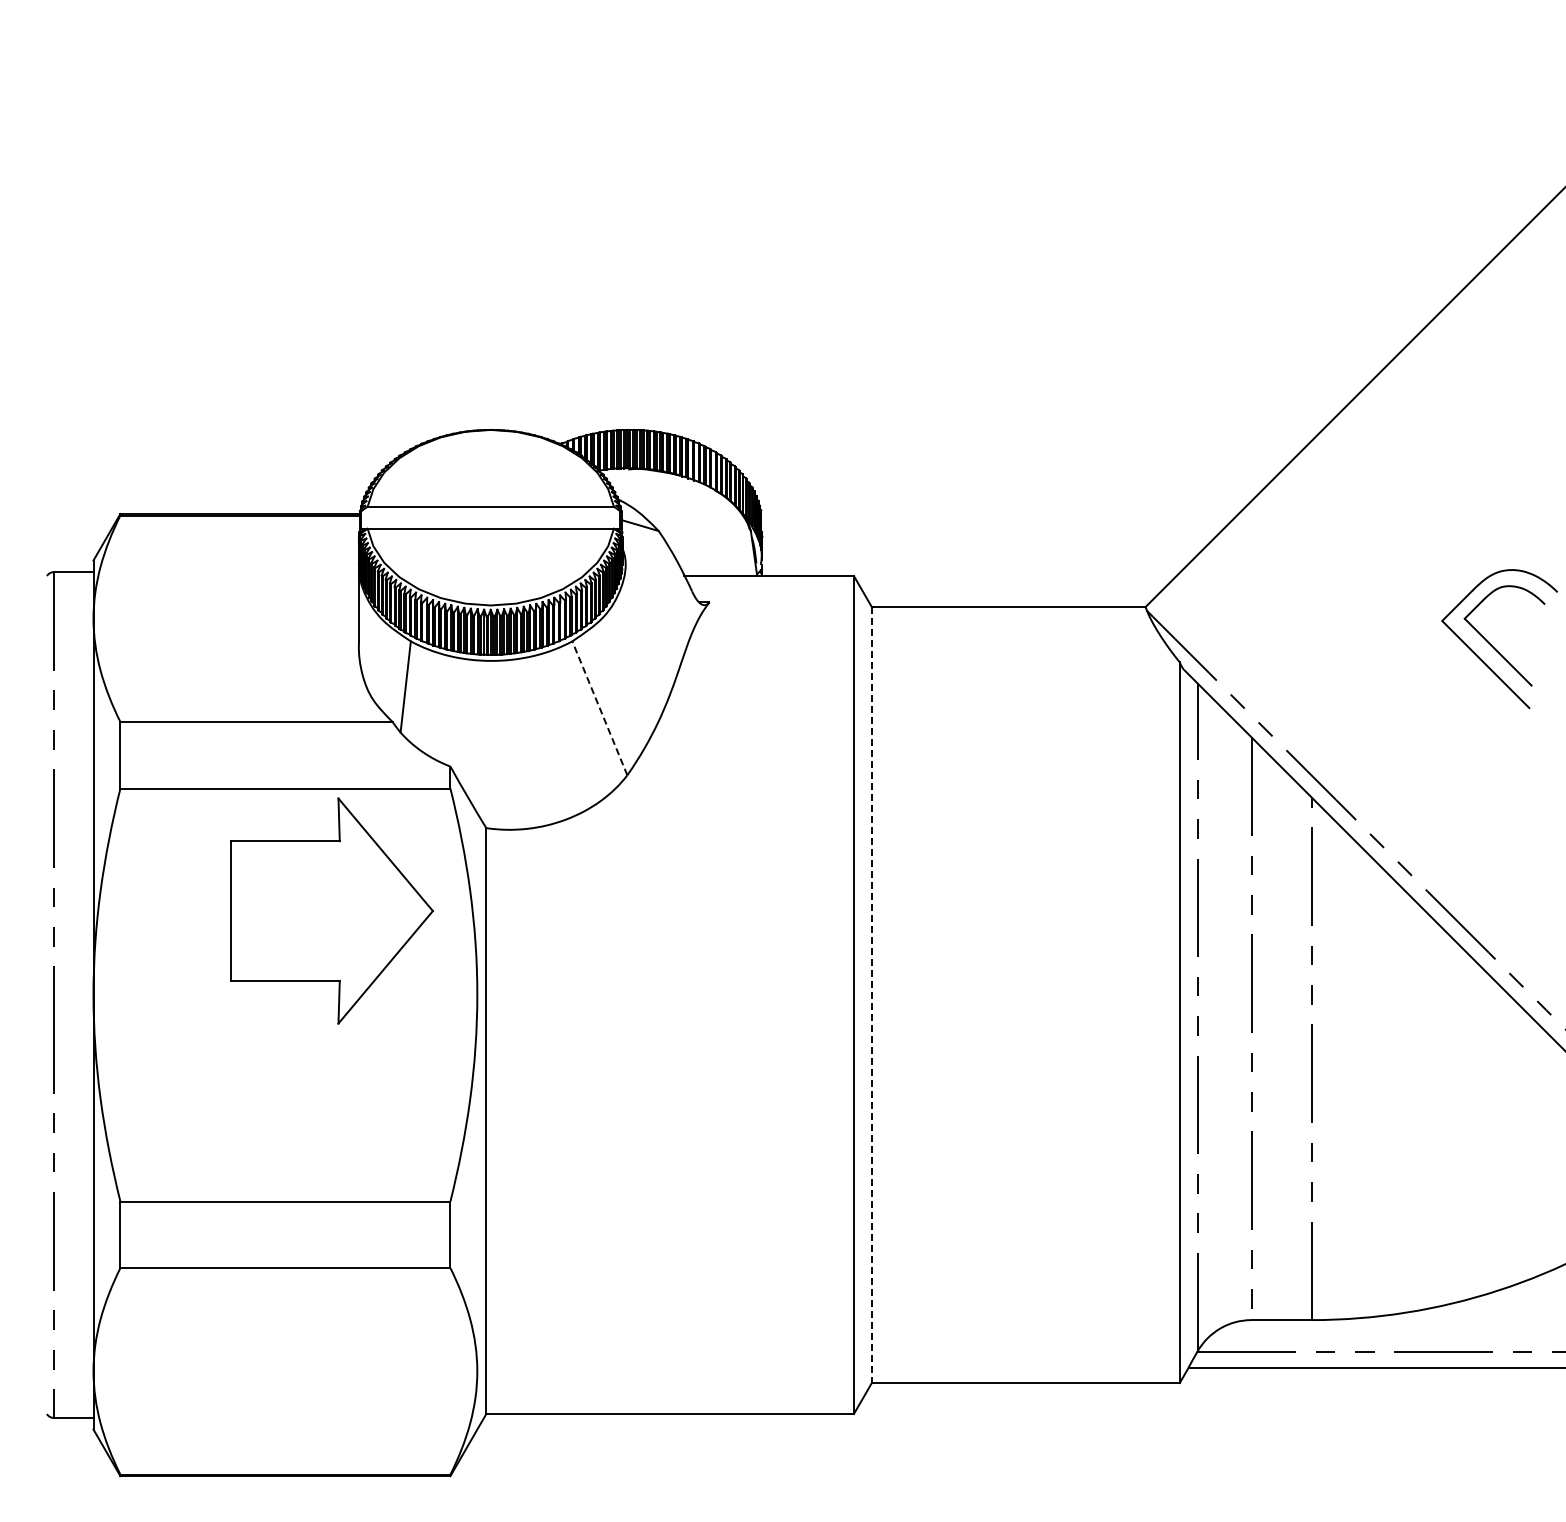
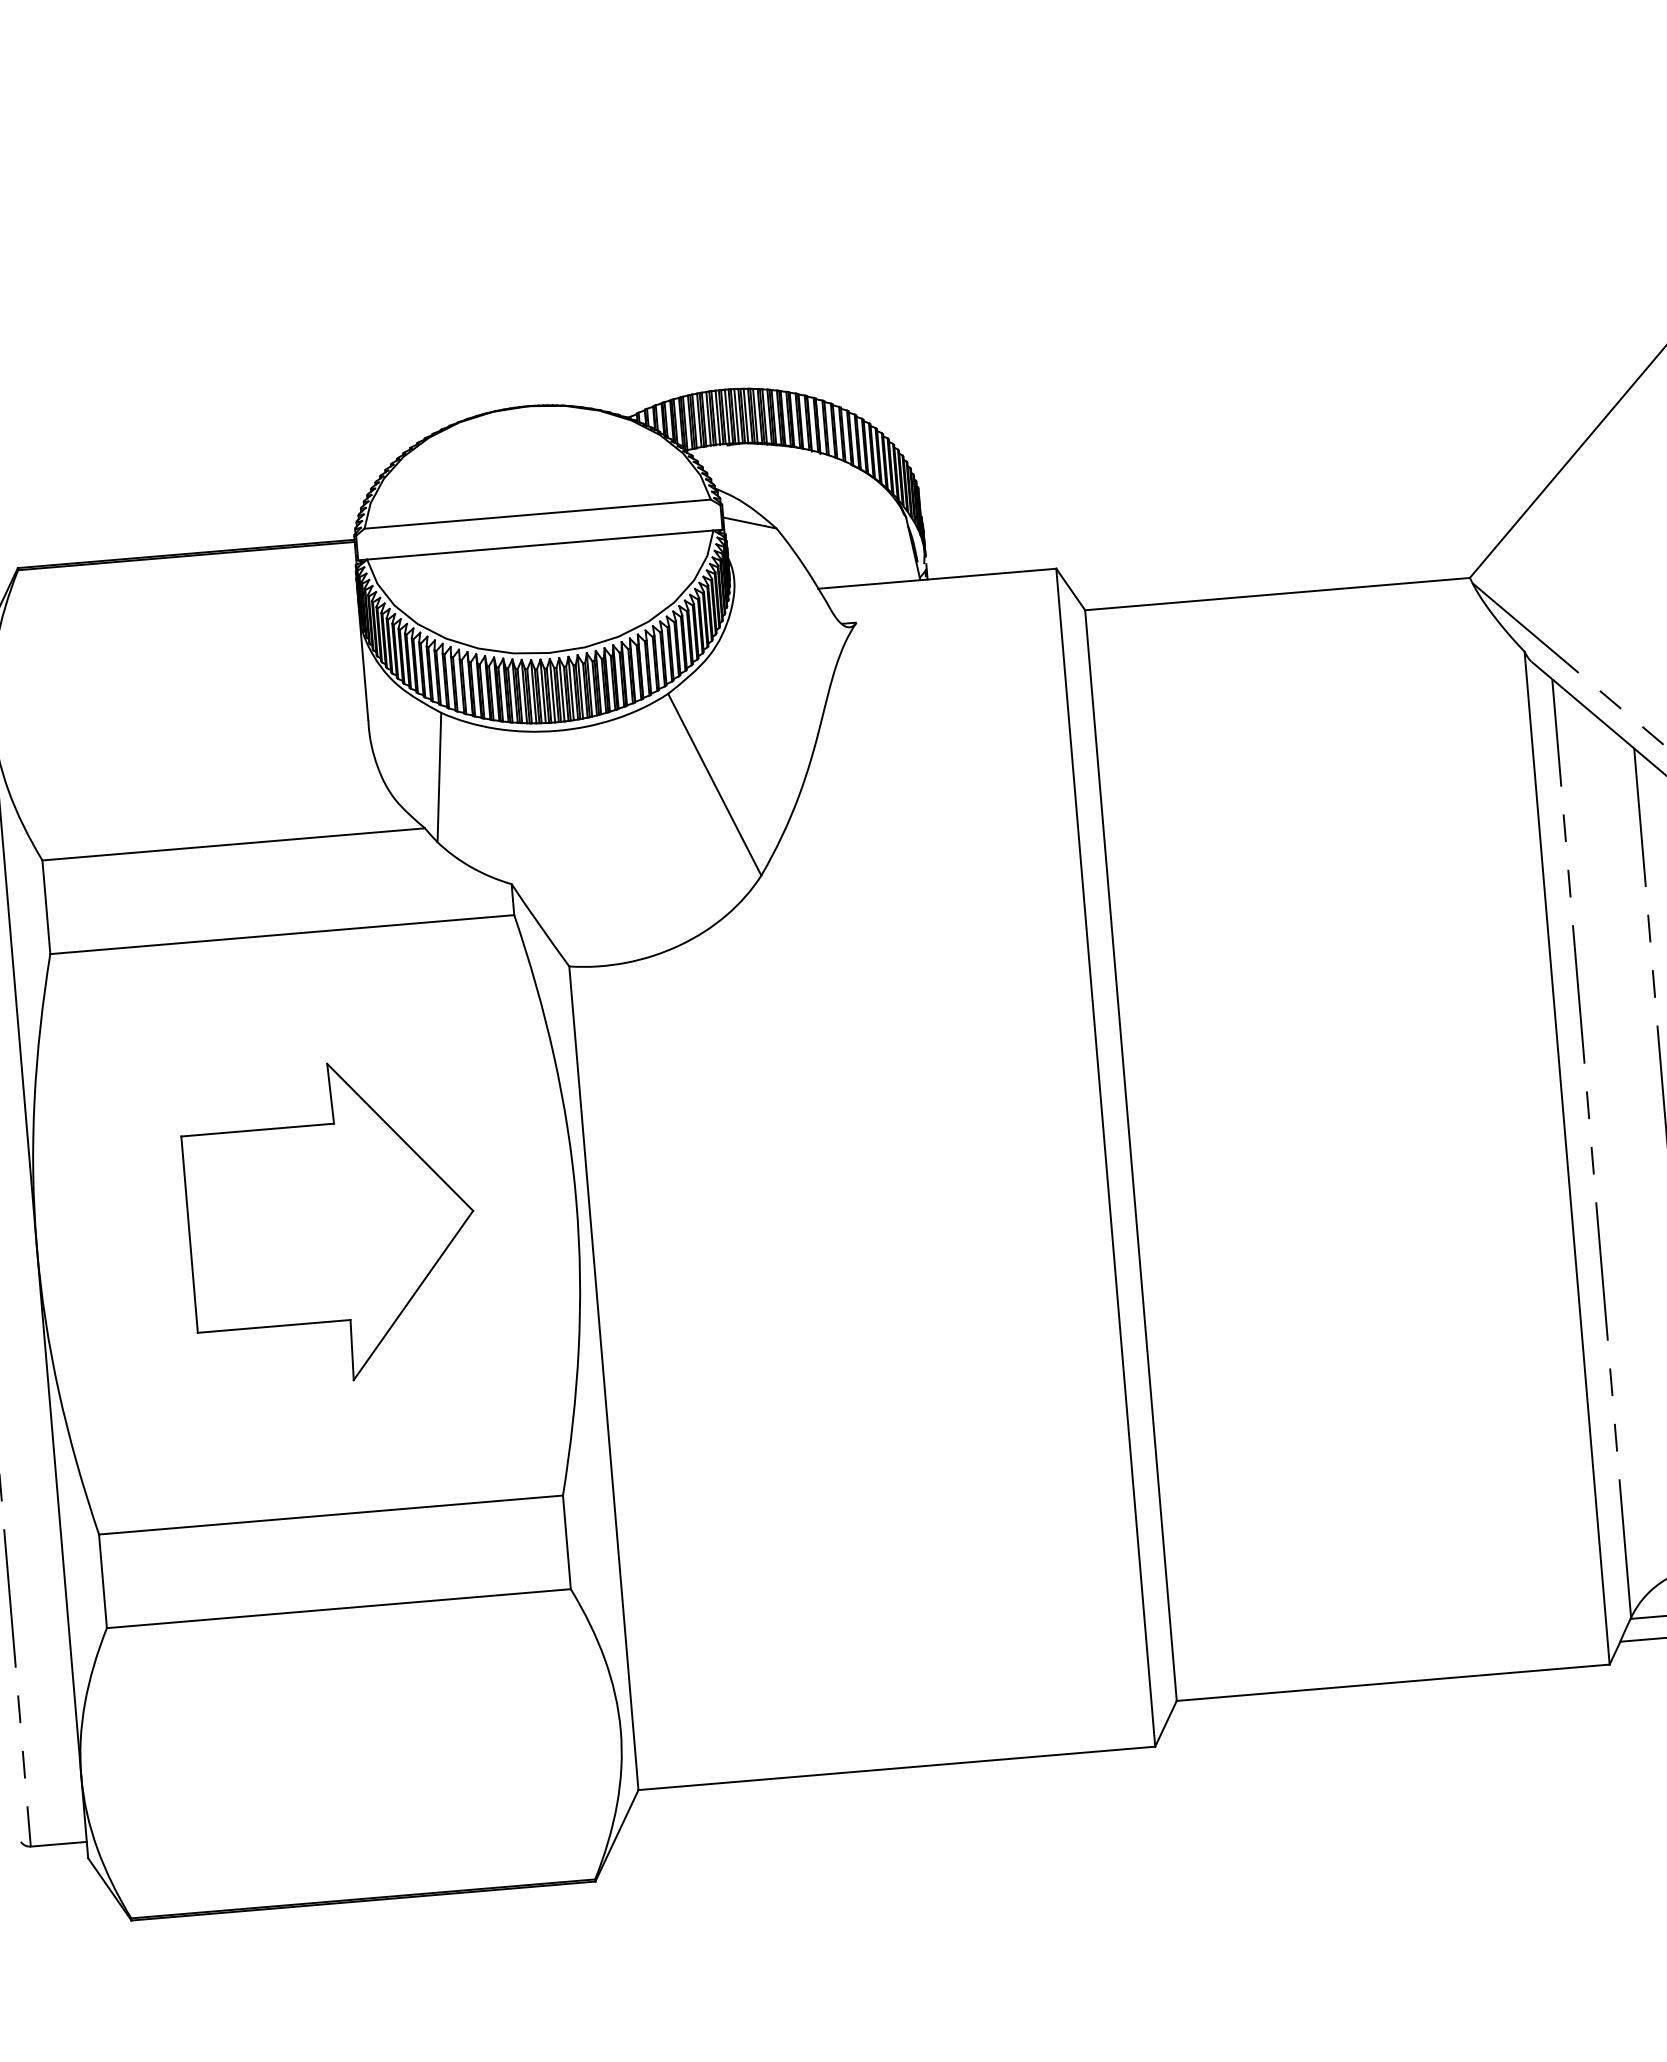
line: (599, 707) -> (714, 783), dashed -> solid
part: (331, 910) -> (330, 1222), moved
line: (871, 995) -> (1130, 1156), dashed -> solid

